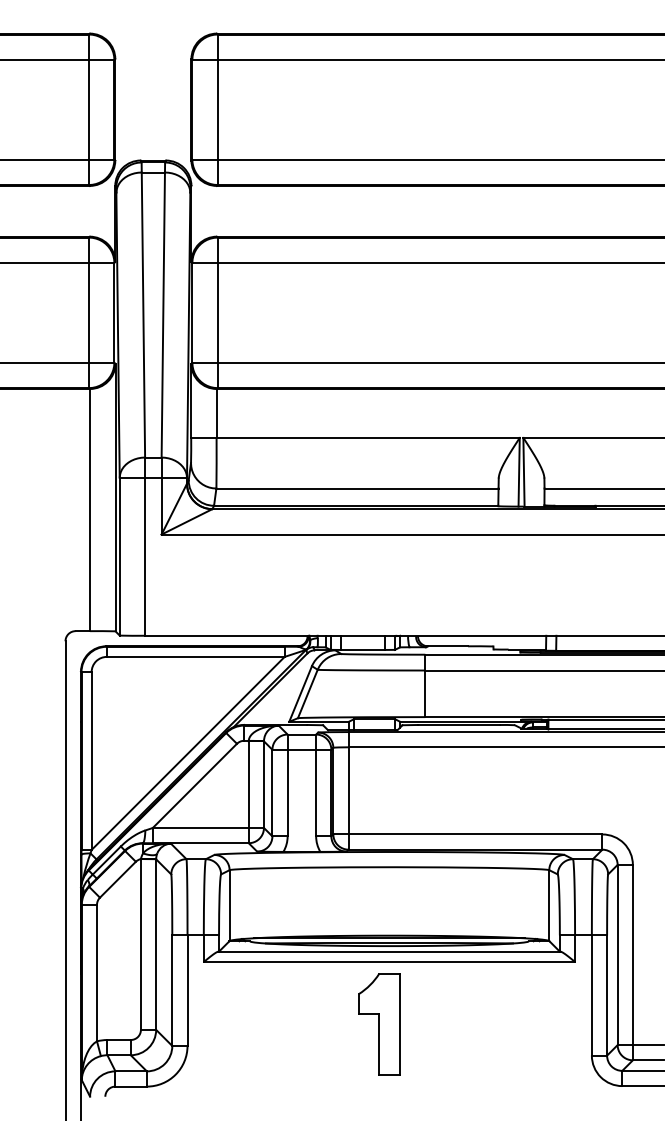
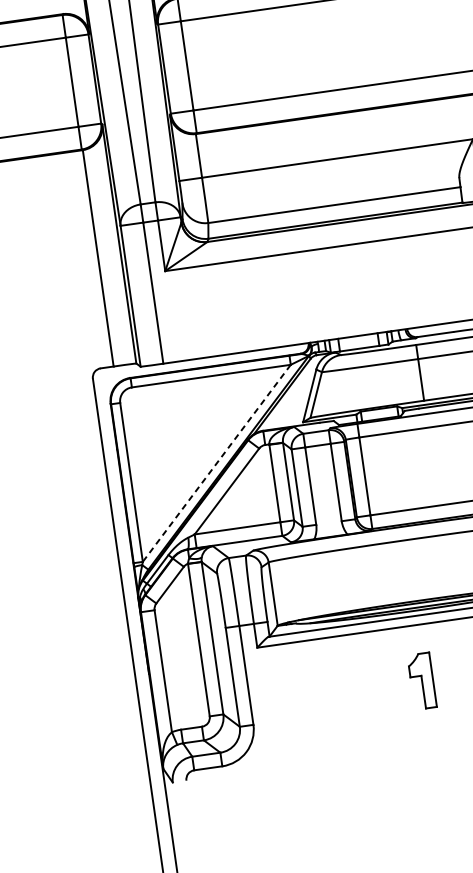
line: (187, 753) -> (216, 463), solid -> dashed
part: (379, 1024) -> (422, 681), size x0.6

